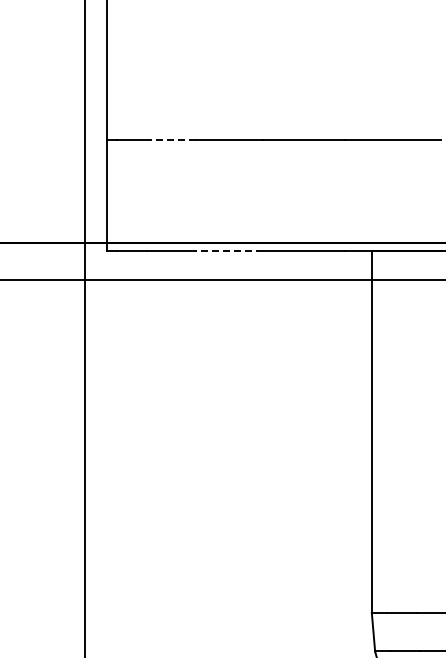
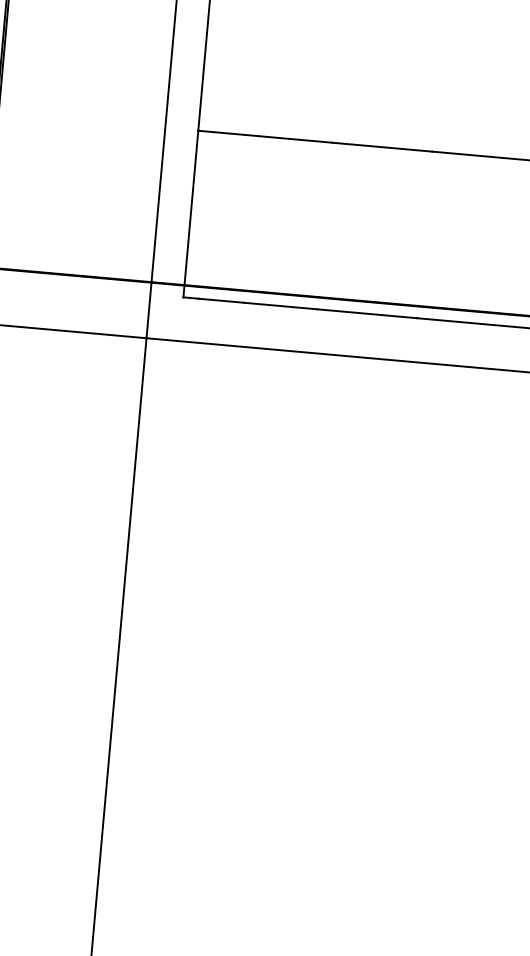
line: (171, 139) -> (295, 138), dashed -> solid
line: (229, 251) -> (366, 314), dashed -> solid

